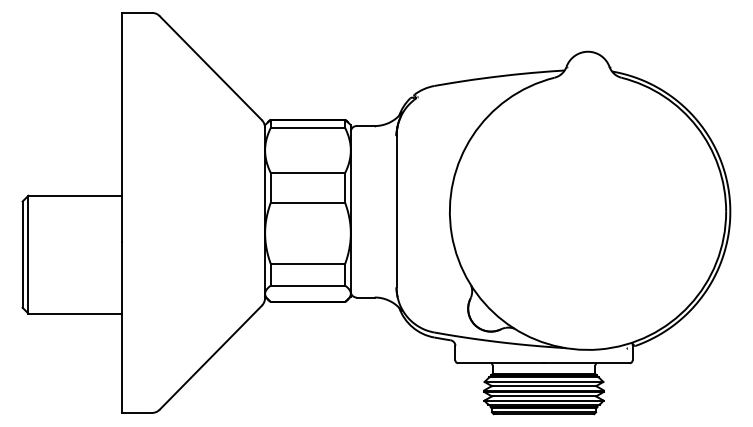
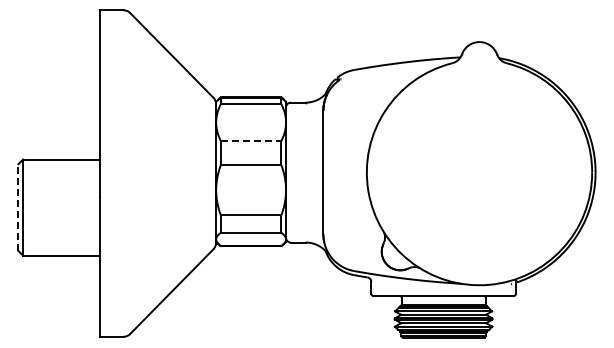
line: (308, 173) -> (251, 141), solid -> dashed
line: (22, 254) -> (18, 207), solid -> dashed

